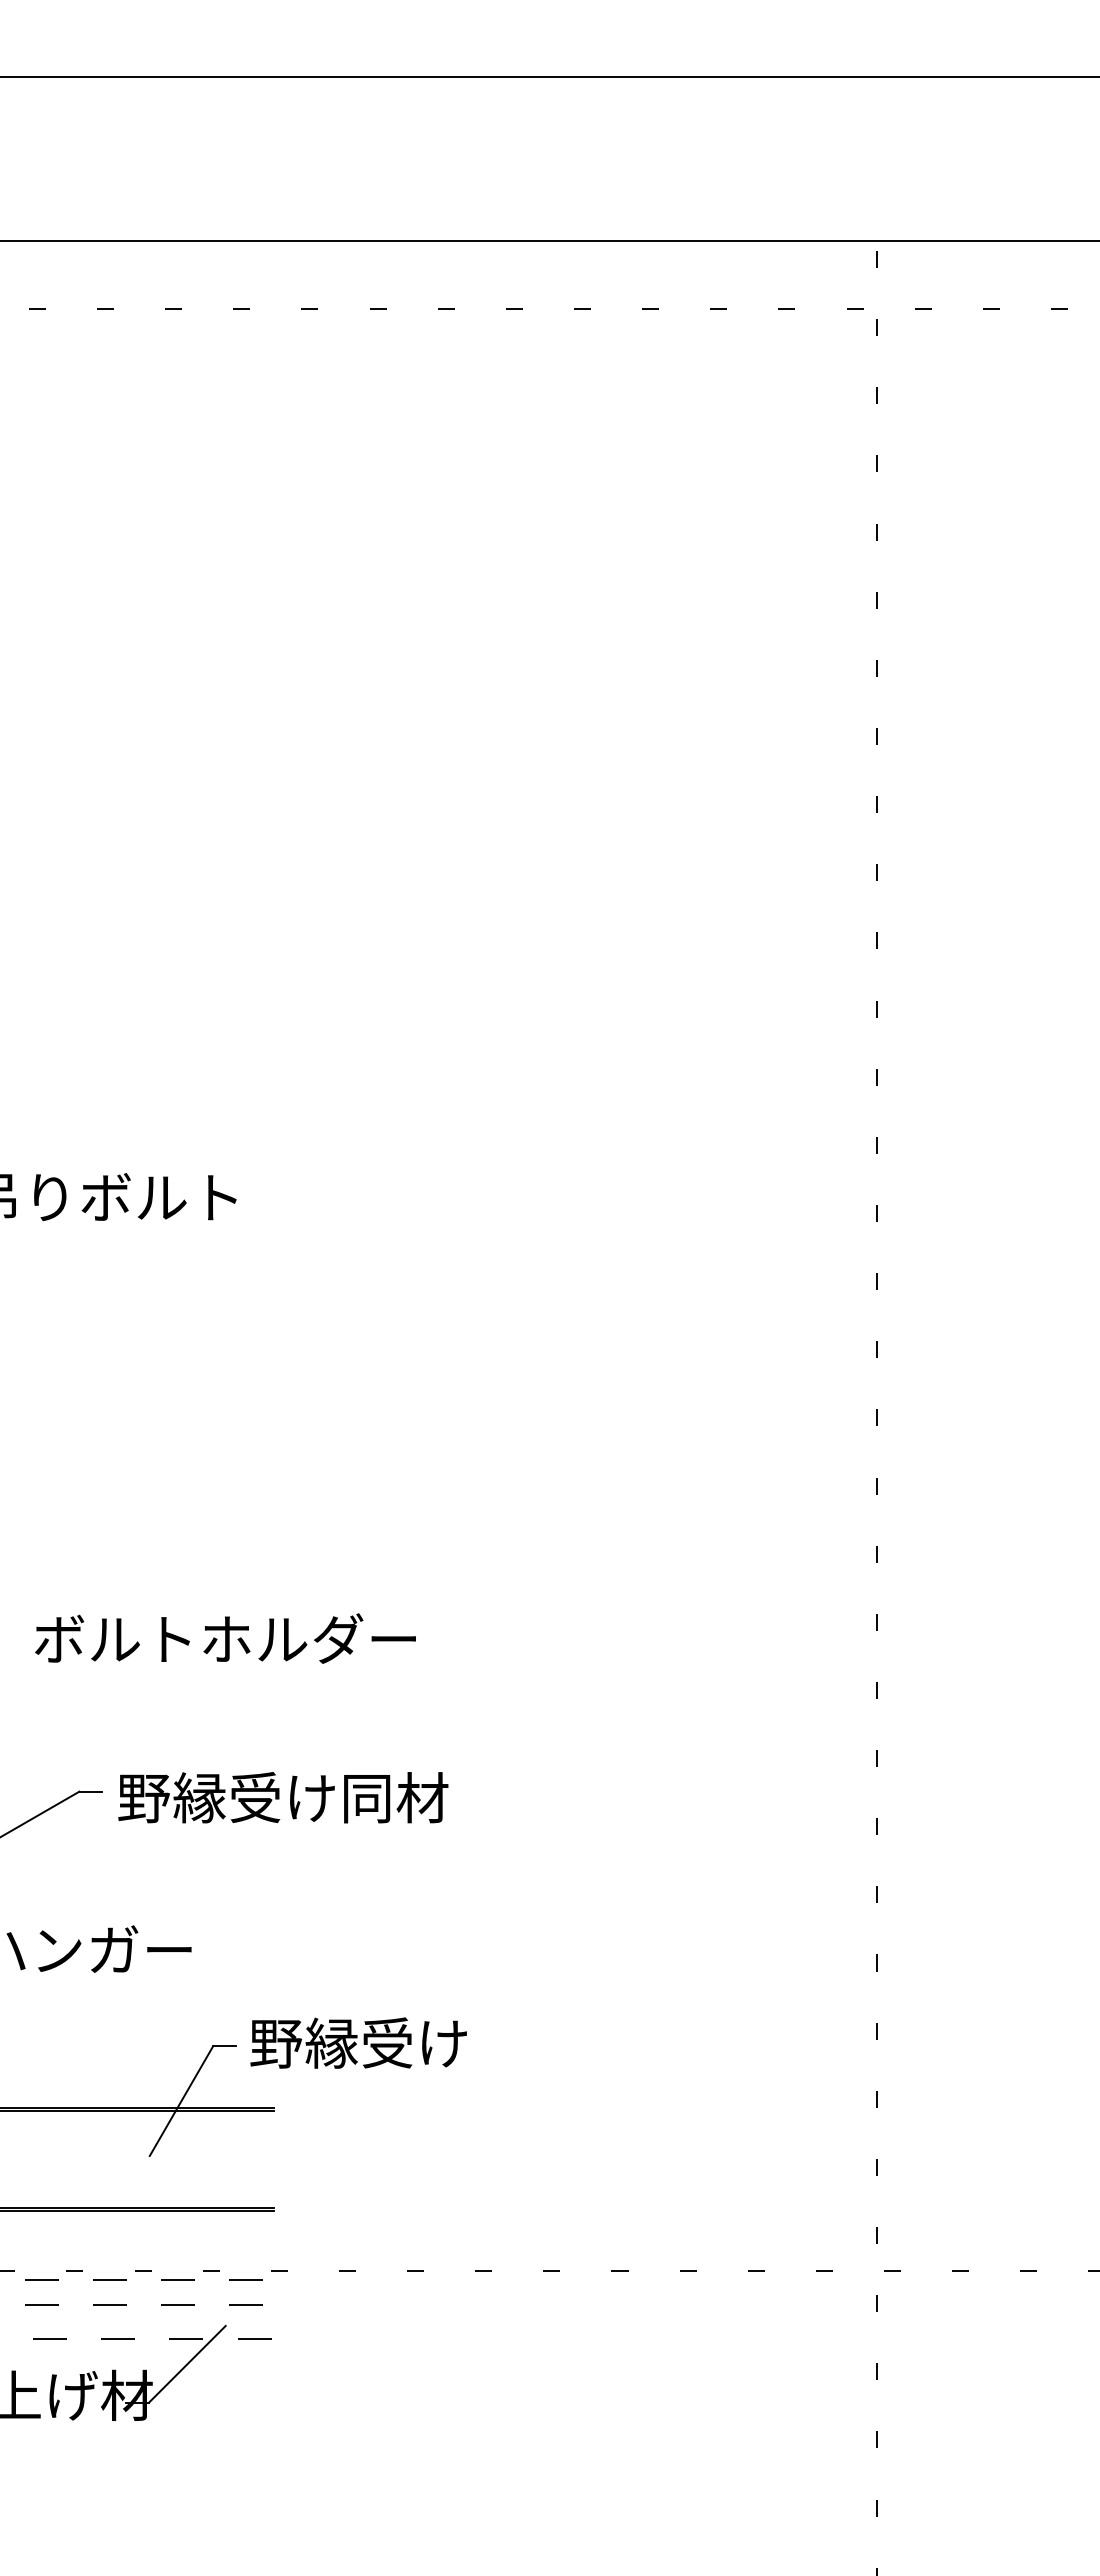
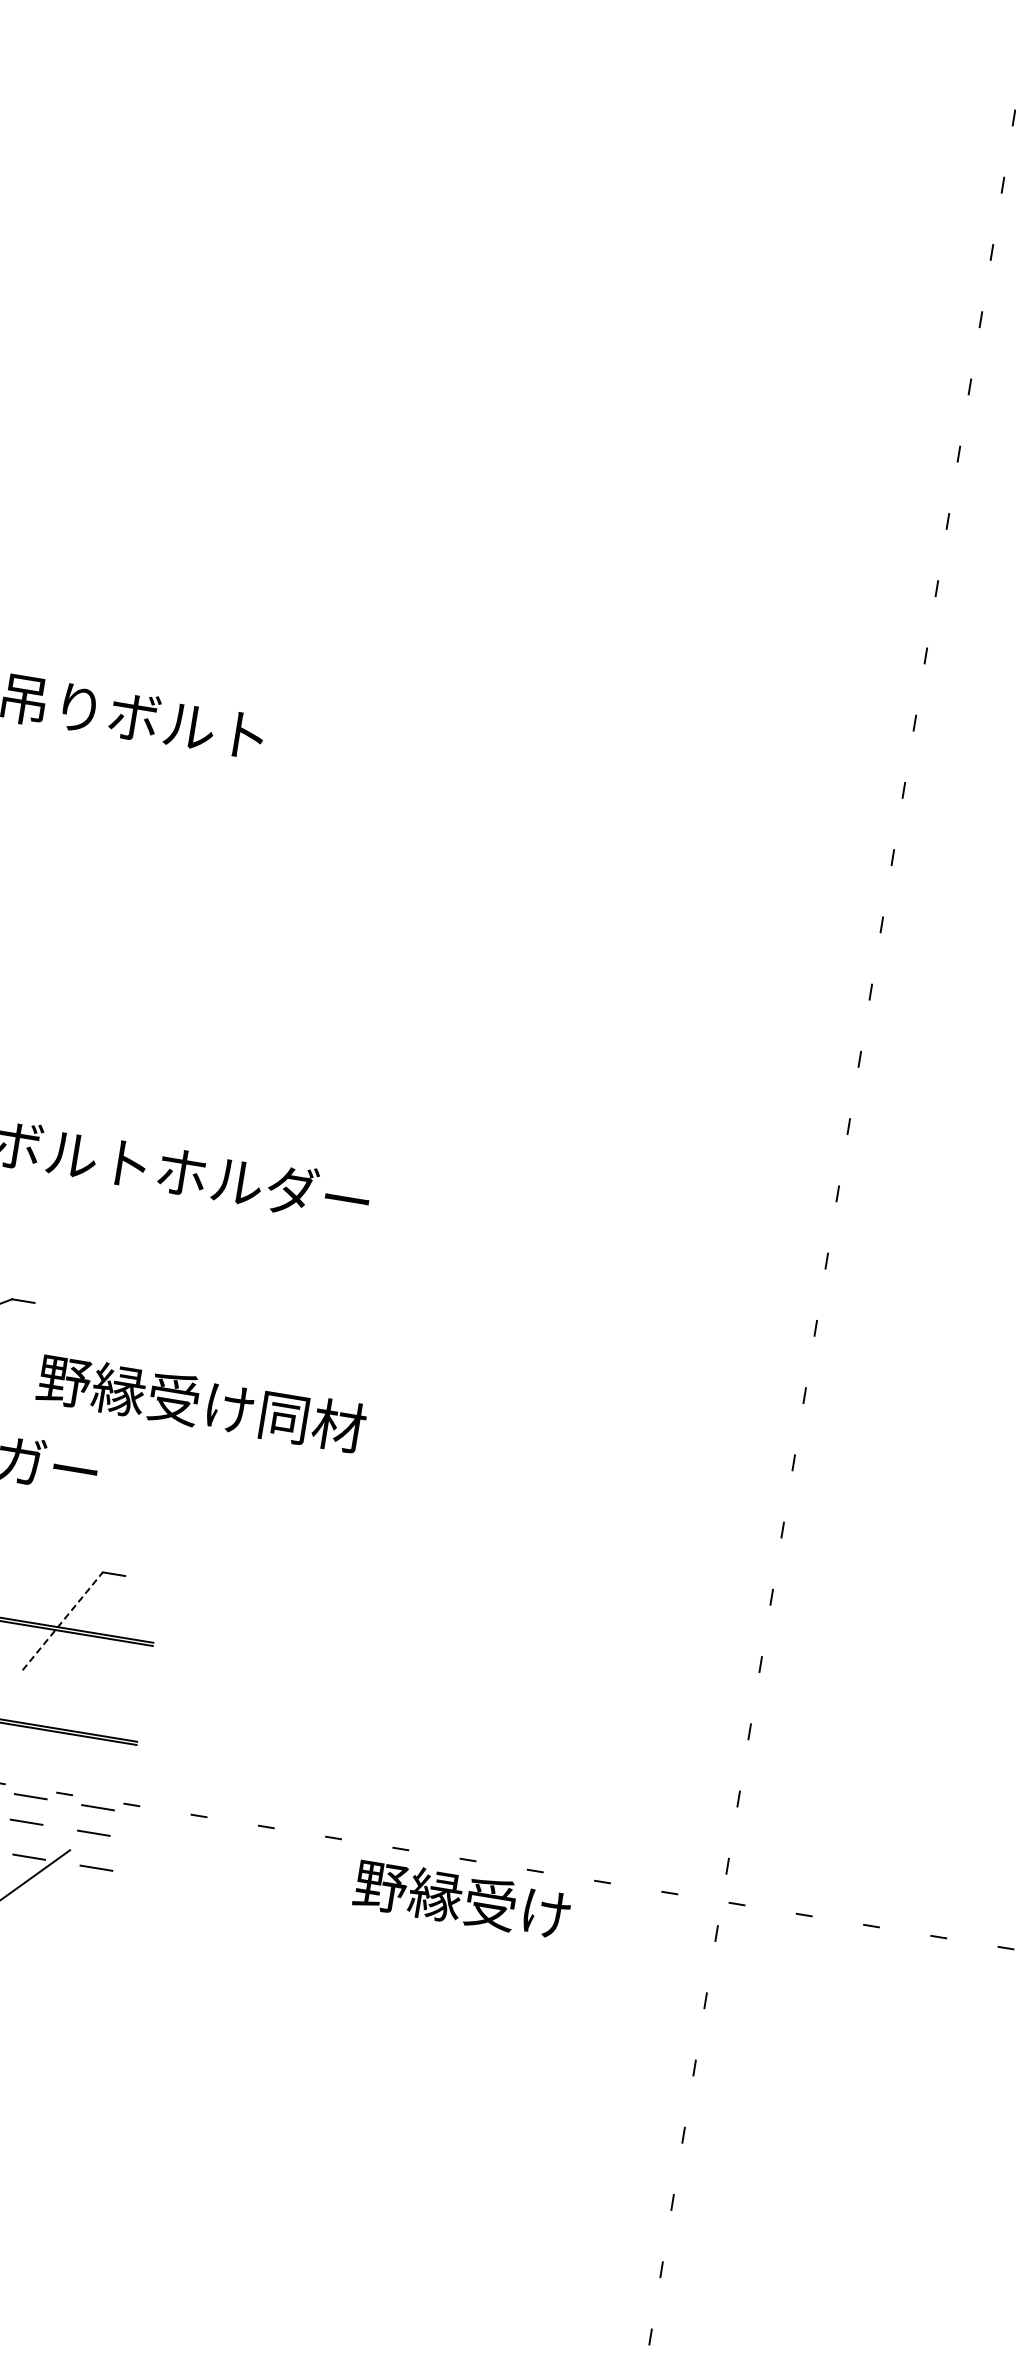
text: (283, 1797) -> (201, 1403), moved
text: (358, 2042) -> (462, 1898), moved
line: (181, 2100) -> (62, 1620), solid -> dashed

